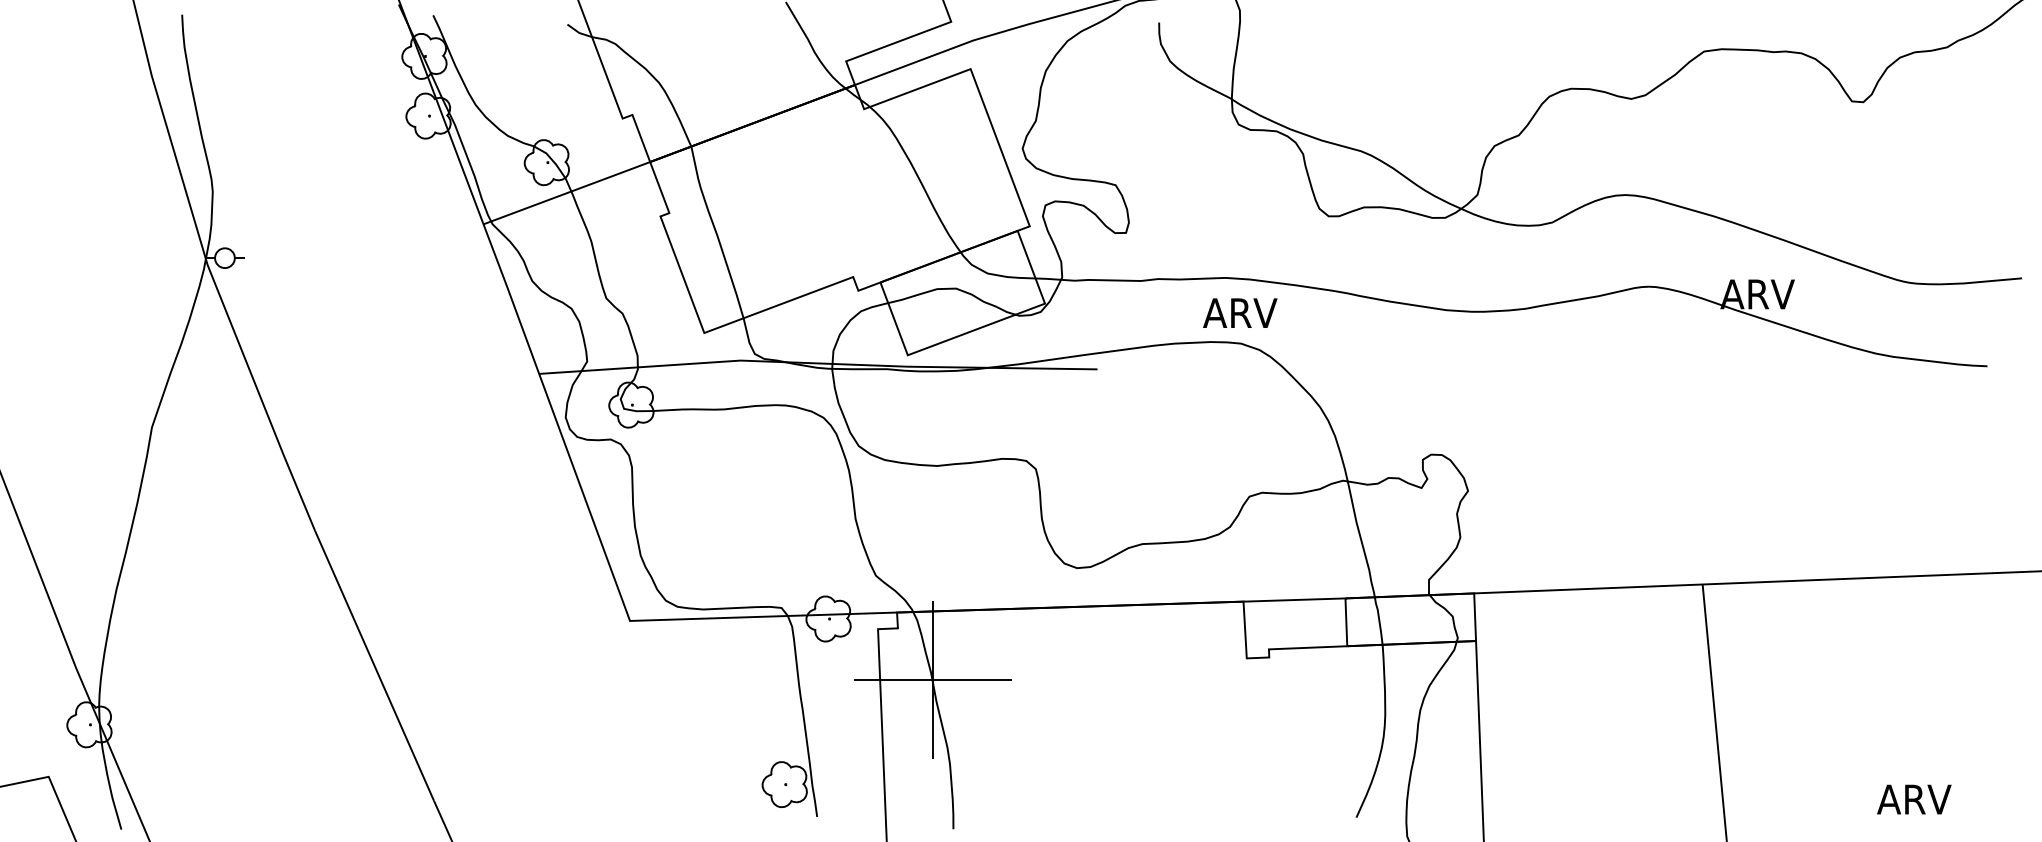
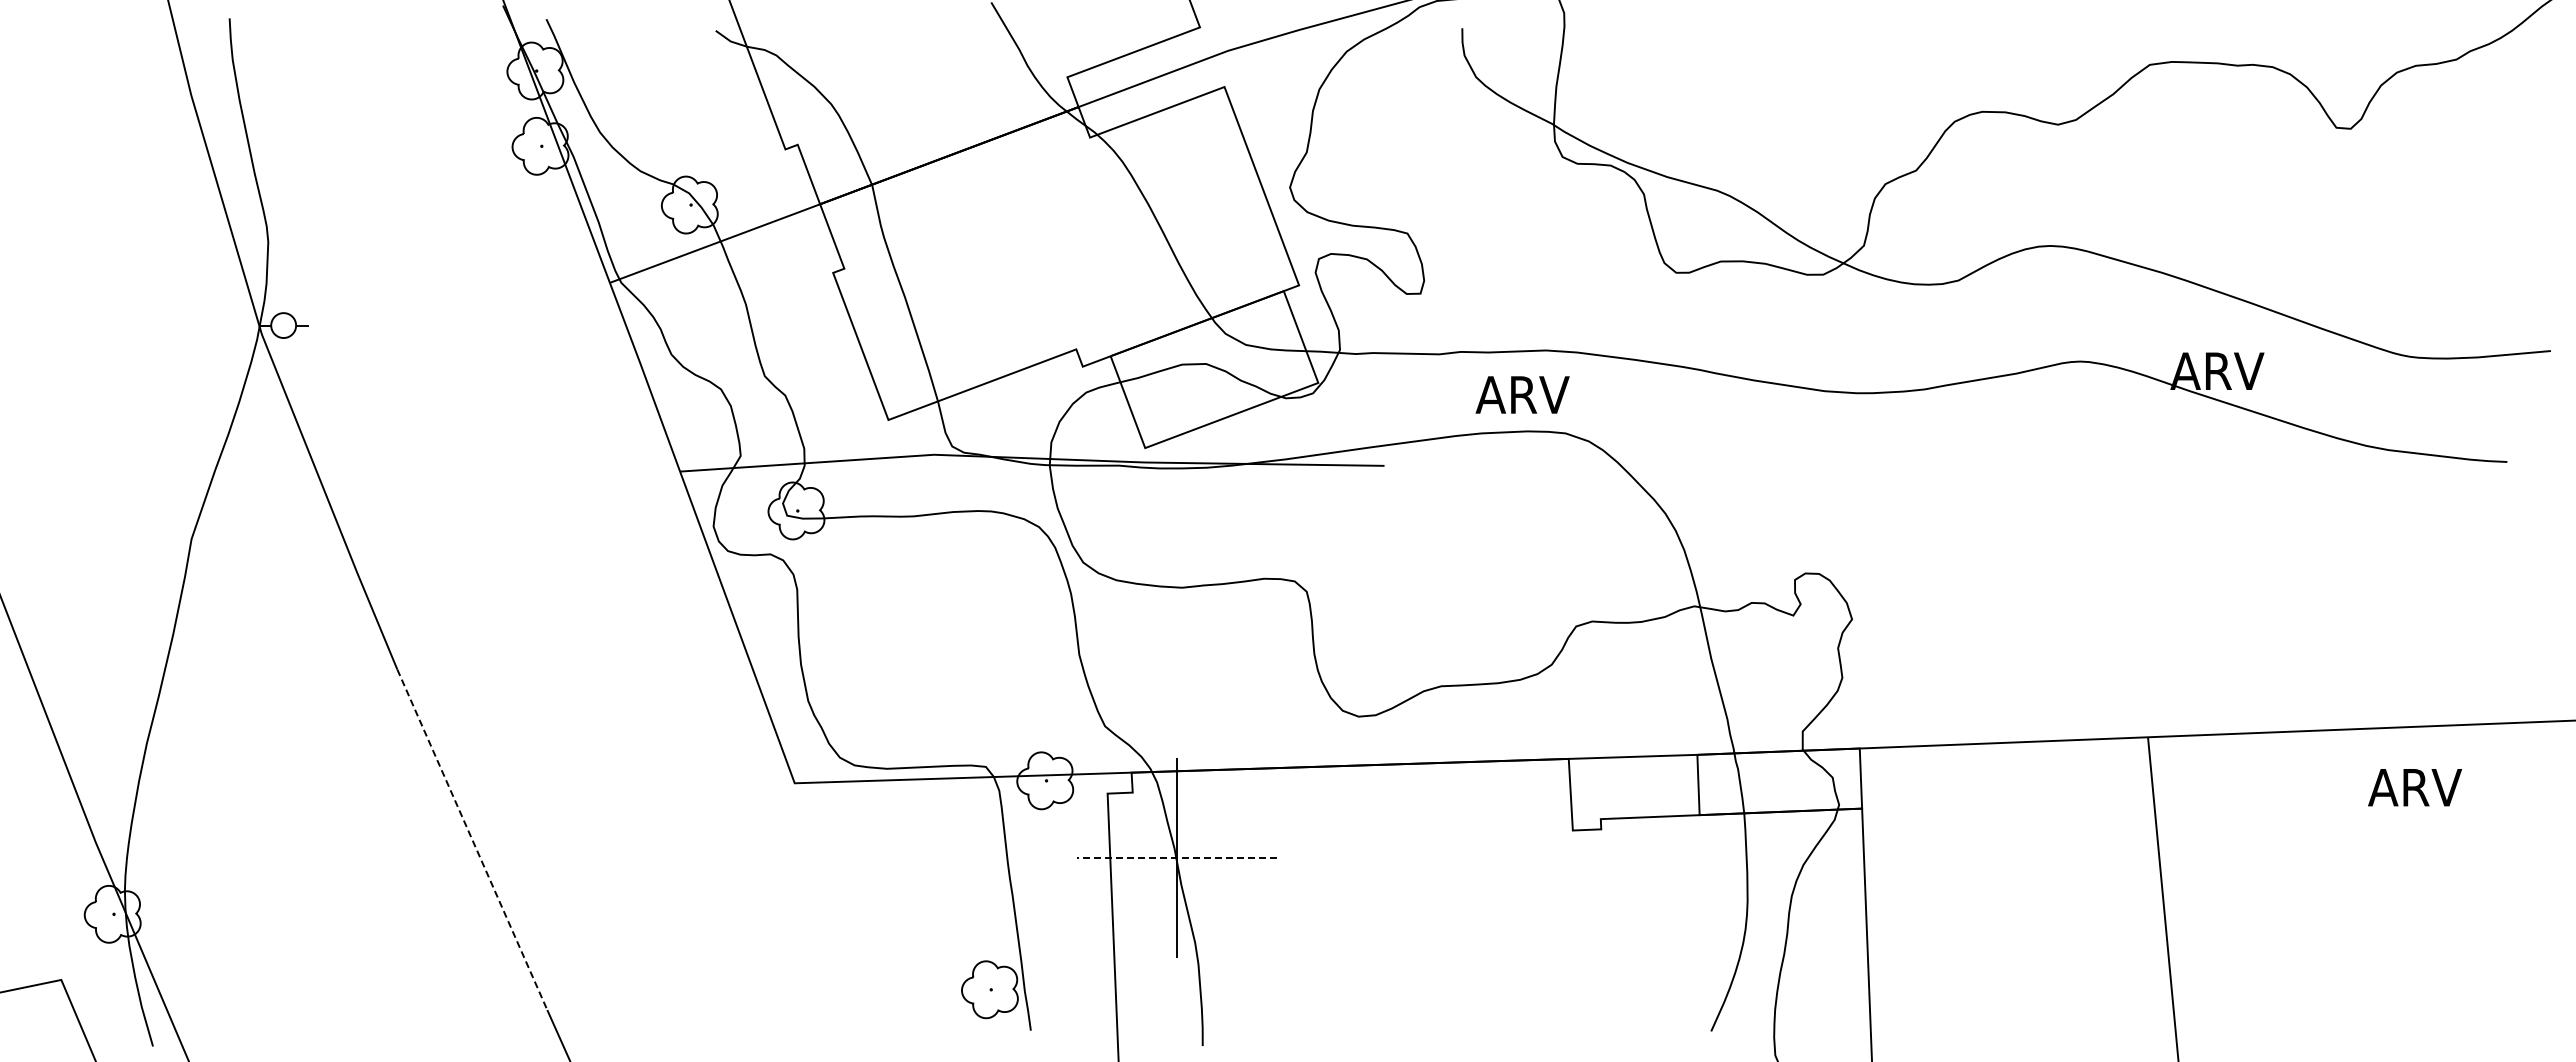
text: (1240, 312) -> (1522, 394), moved
line: (374, 666) -> (472, 840), solid -> dashed
line: (933, 680) -> (1177, 858), solid -> dashed
text: (1914, 799) -> (2415, 787), moved

